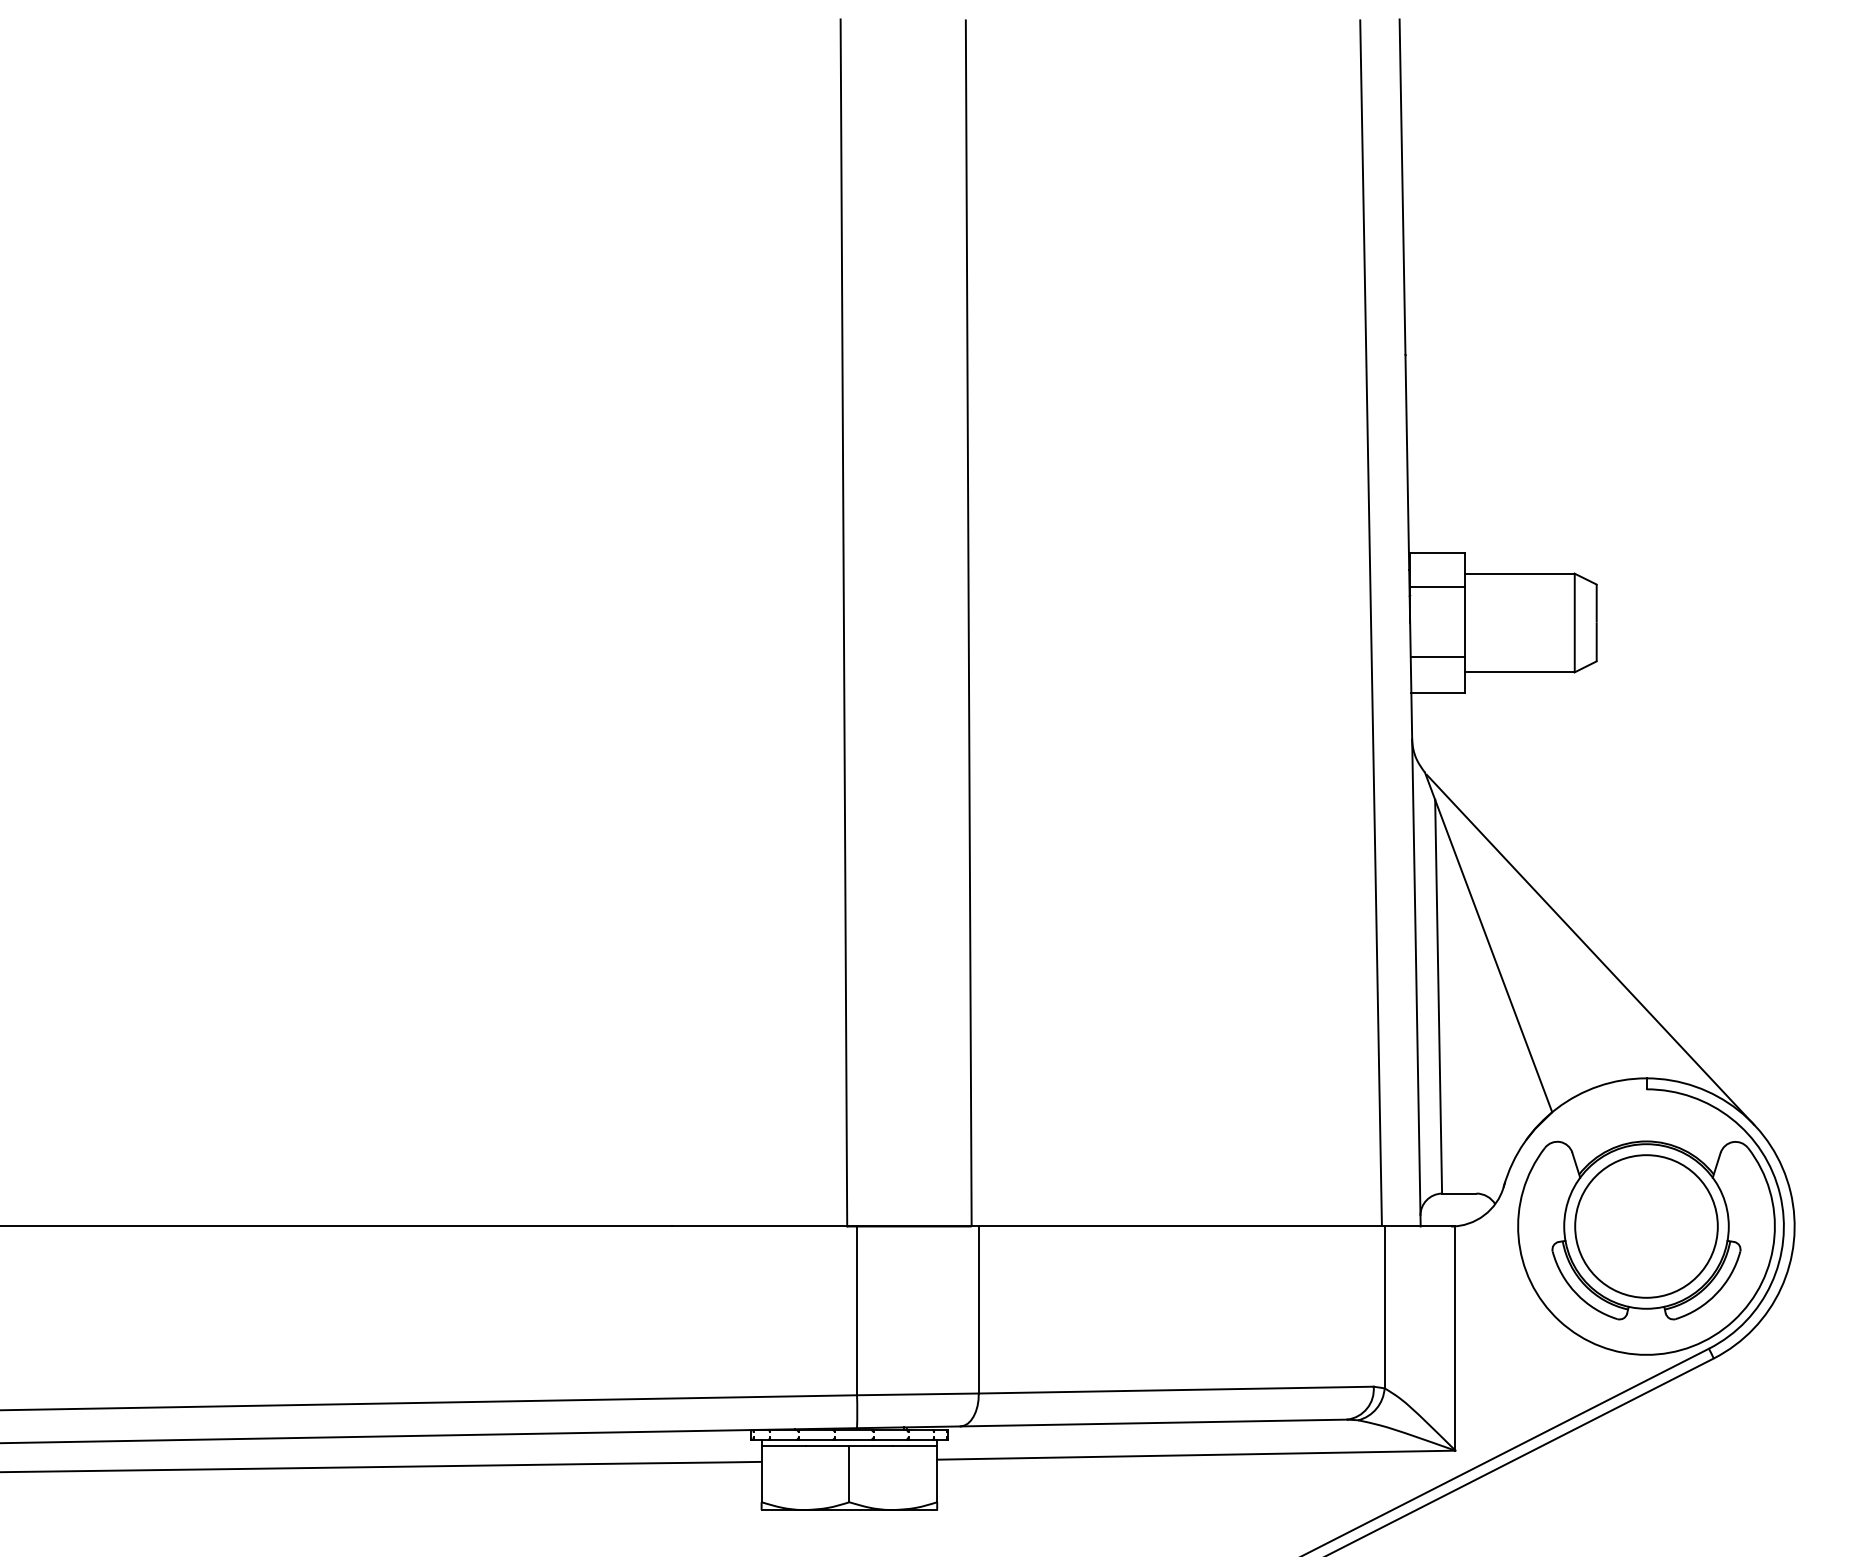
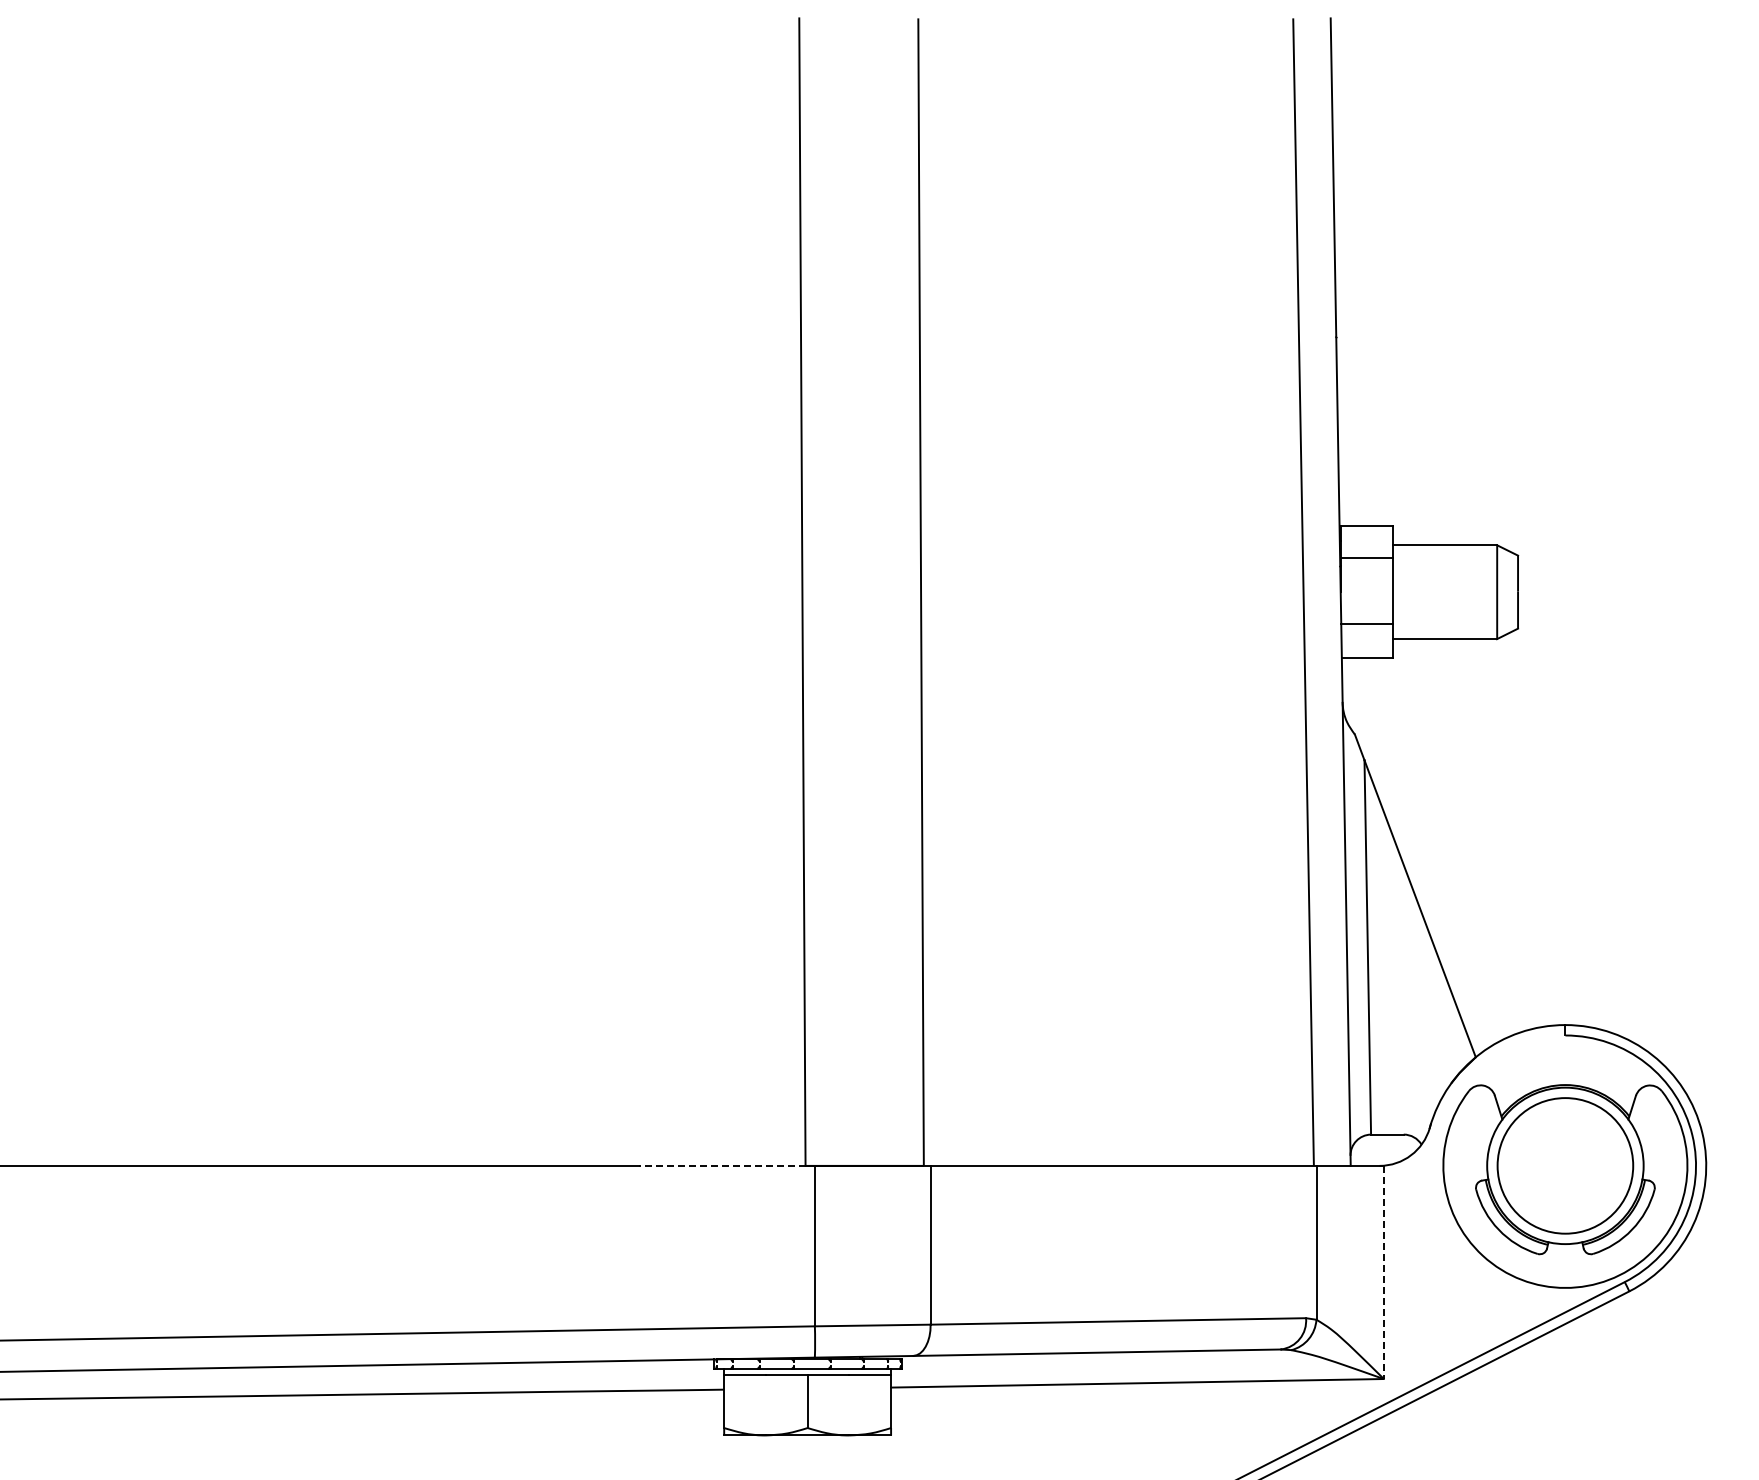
line: (1589, 949) -> (1511, 902), removed
line: (758, 1226) -> (721, 1165), solid -> dashed
line: (1455, 1338) -> (1383, 1272), solid -> dashed

